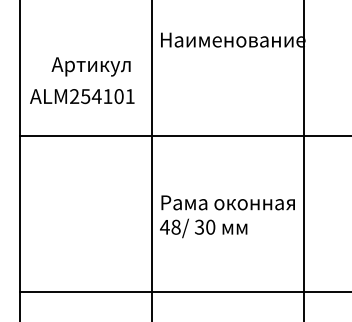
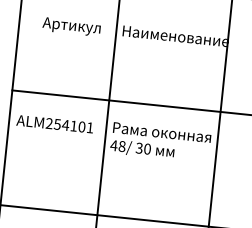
text: (90, 66) -> (71, 26), moved
text: (82, 96) -> (55, 124), moved
text: (227, 216) -> (160, 142), moved

